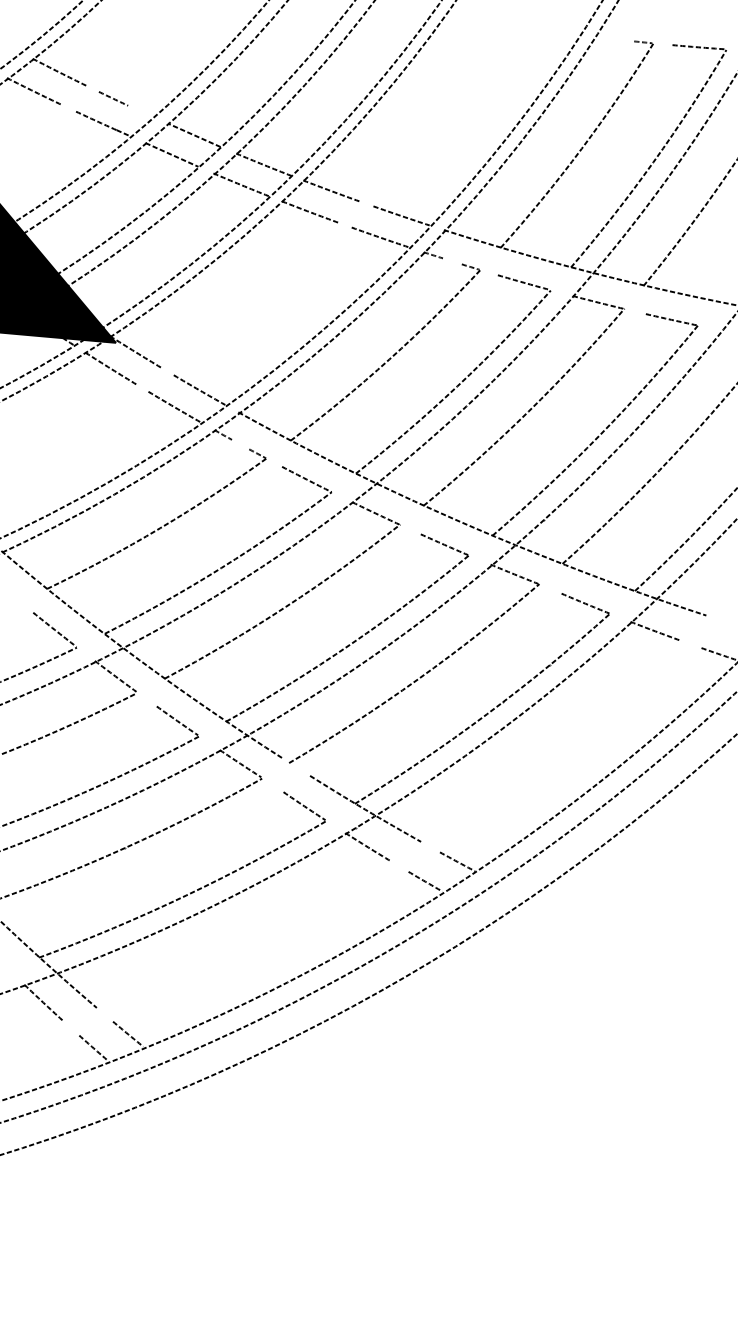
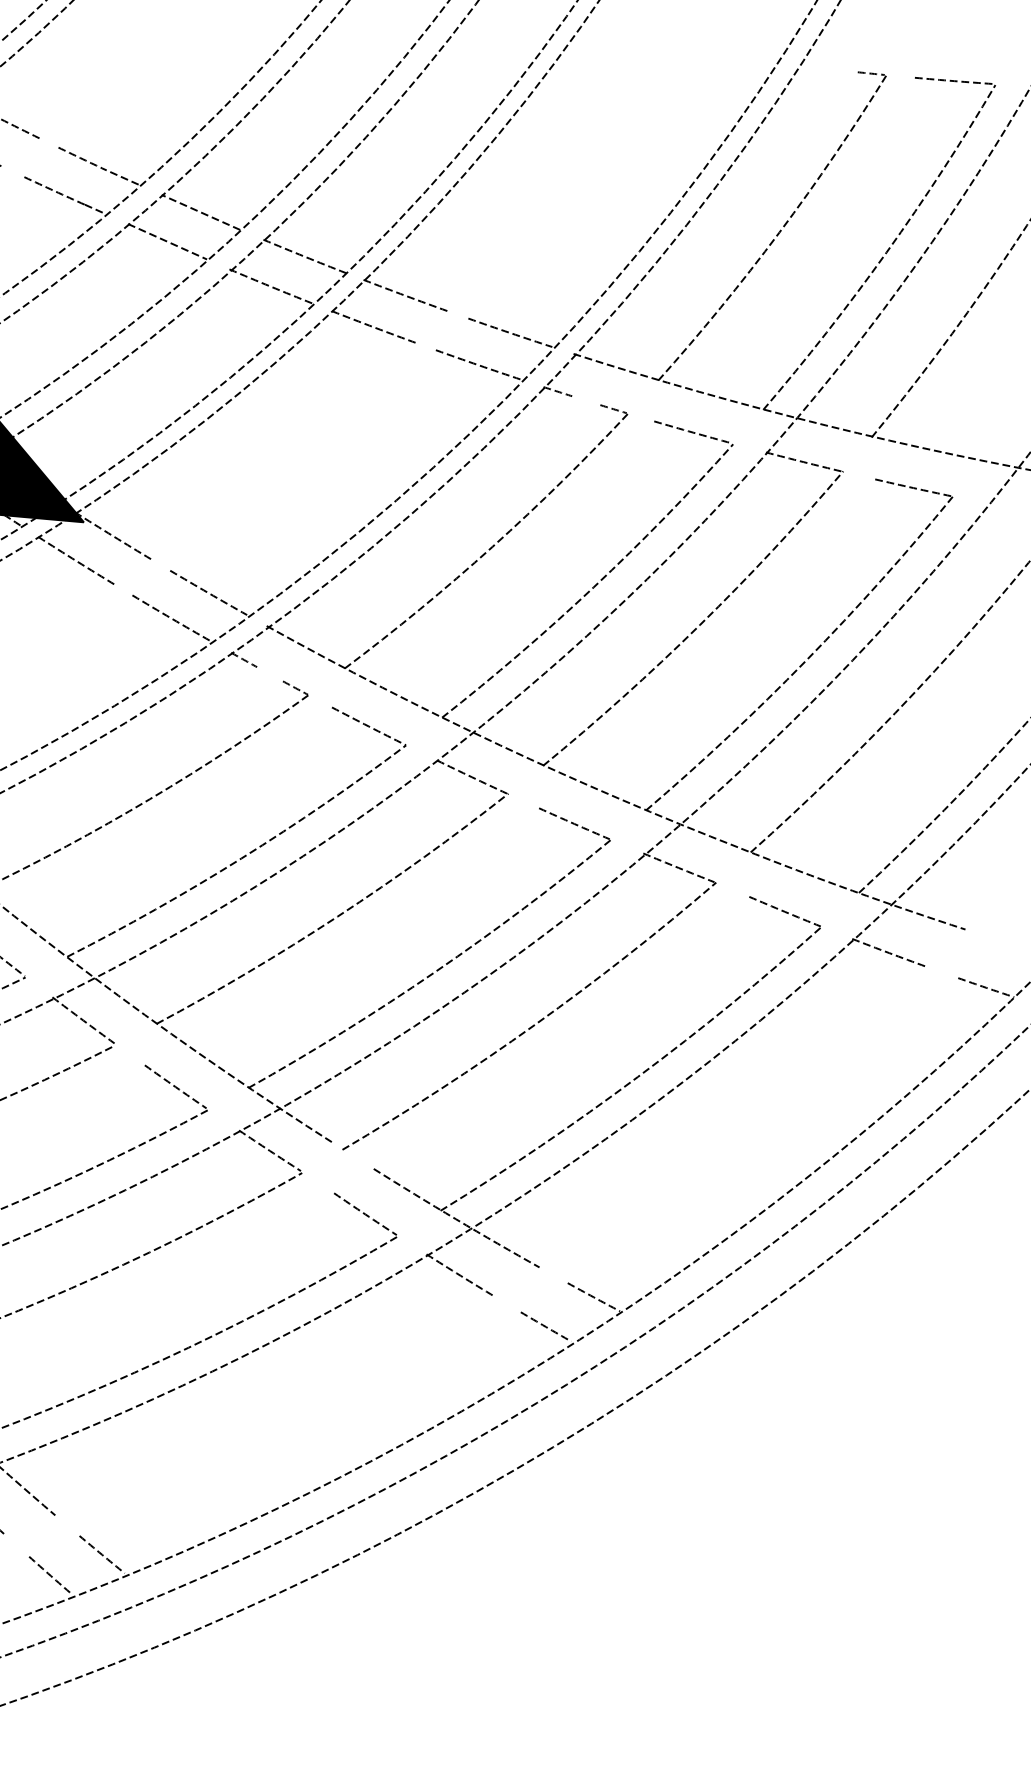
line: (140, 110) -> (120, 175), added

